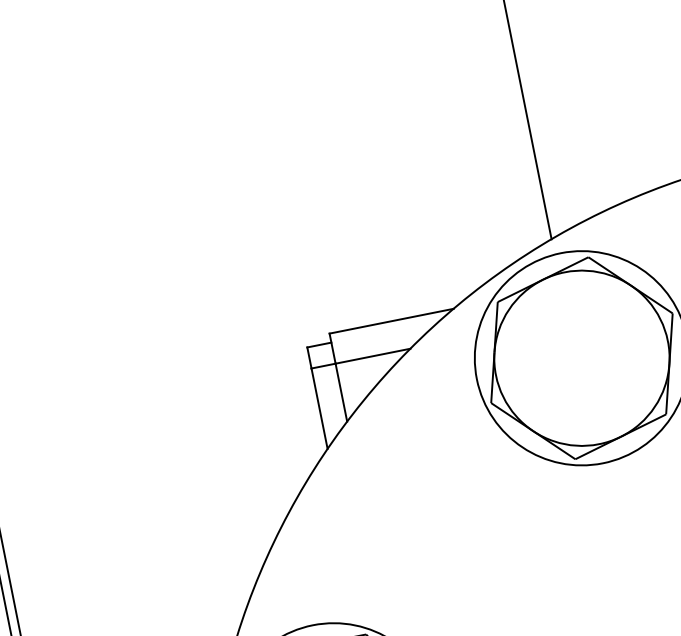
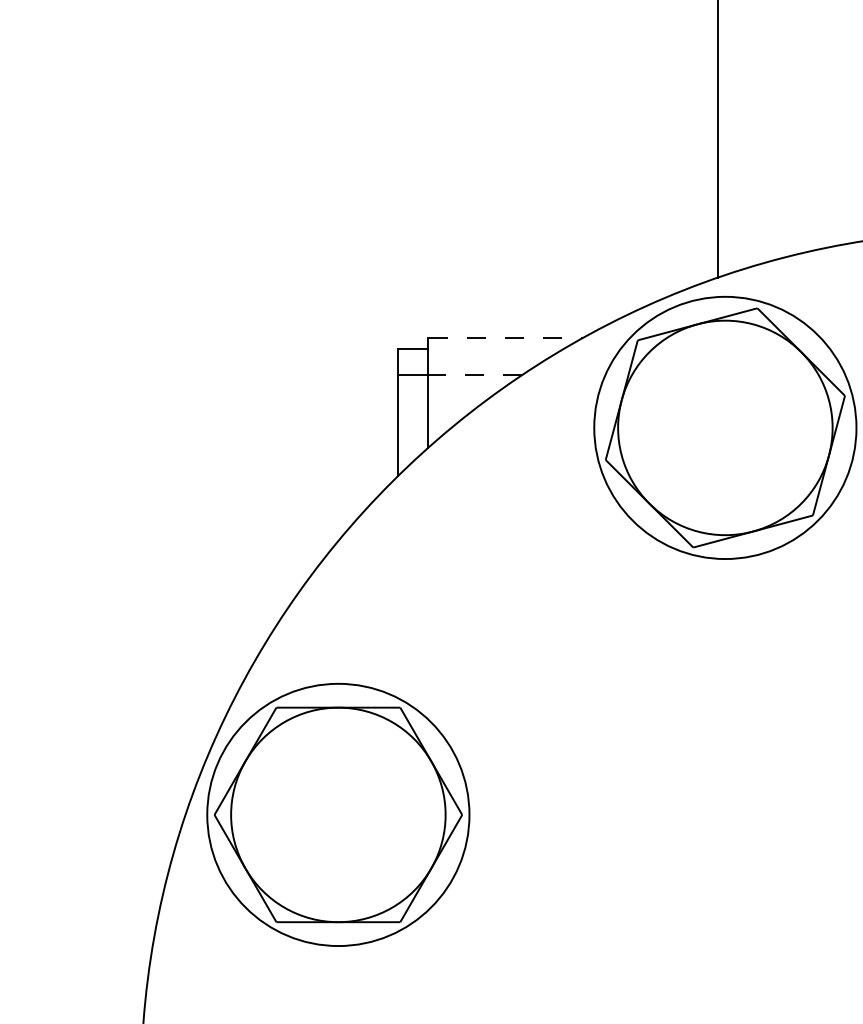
line: (392, 320) -> (506, 337), solid -> dashed
line: (373, 356) -> (475, 375), solid -> dashed

